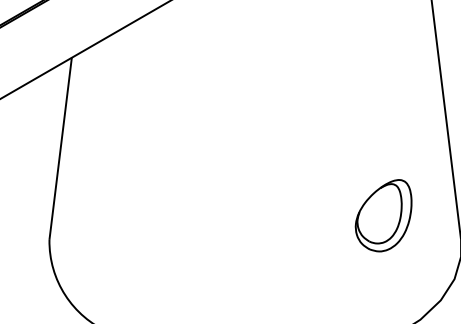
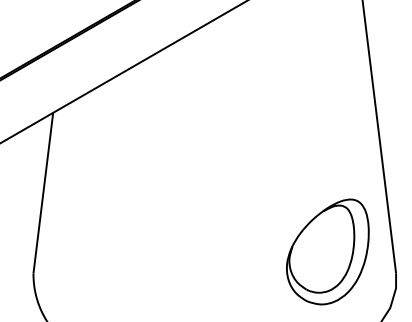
part: (383, 215) -> (327, 251), size x1.67

